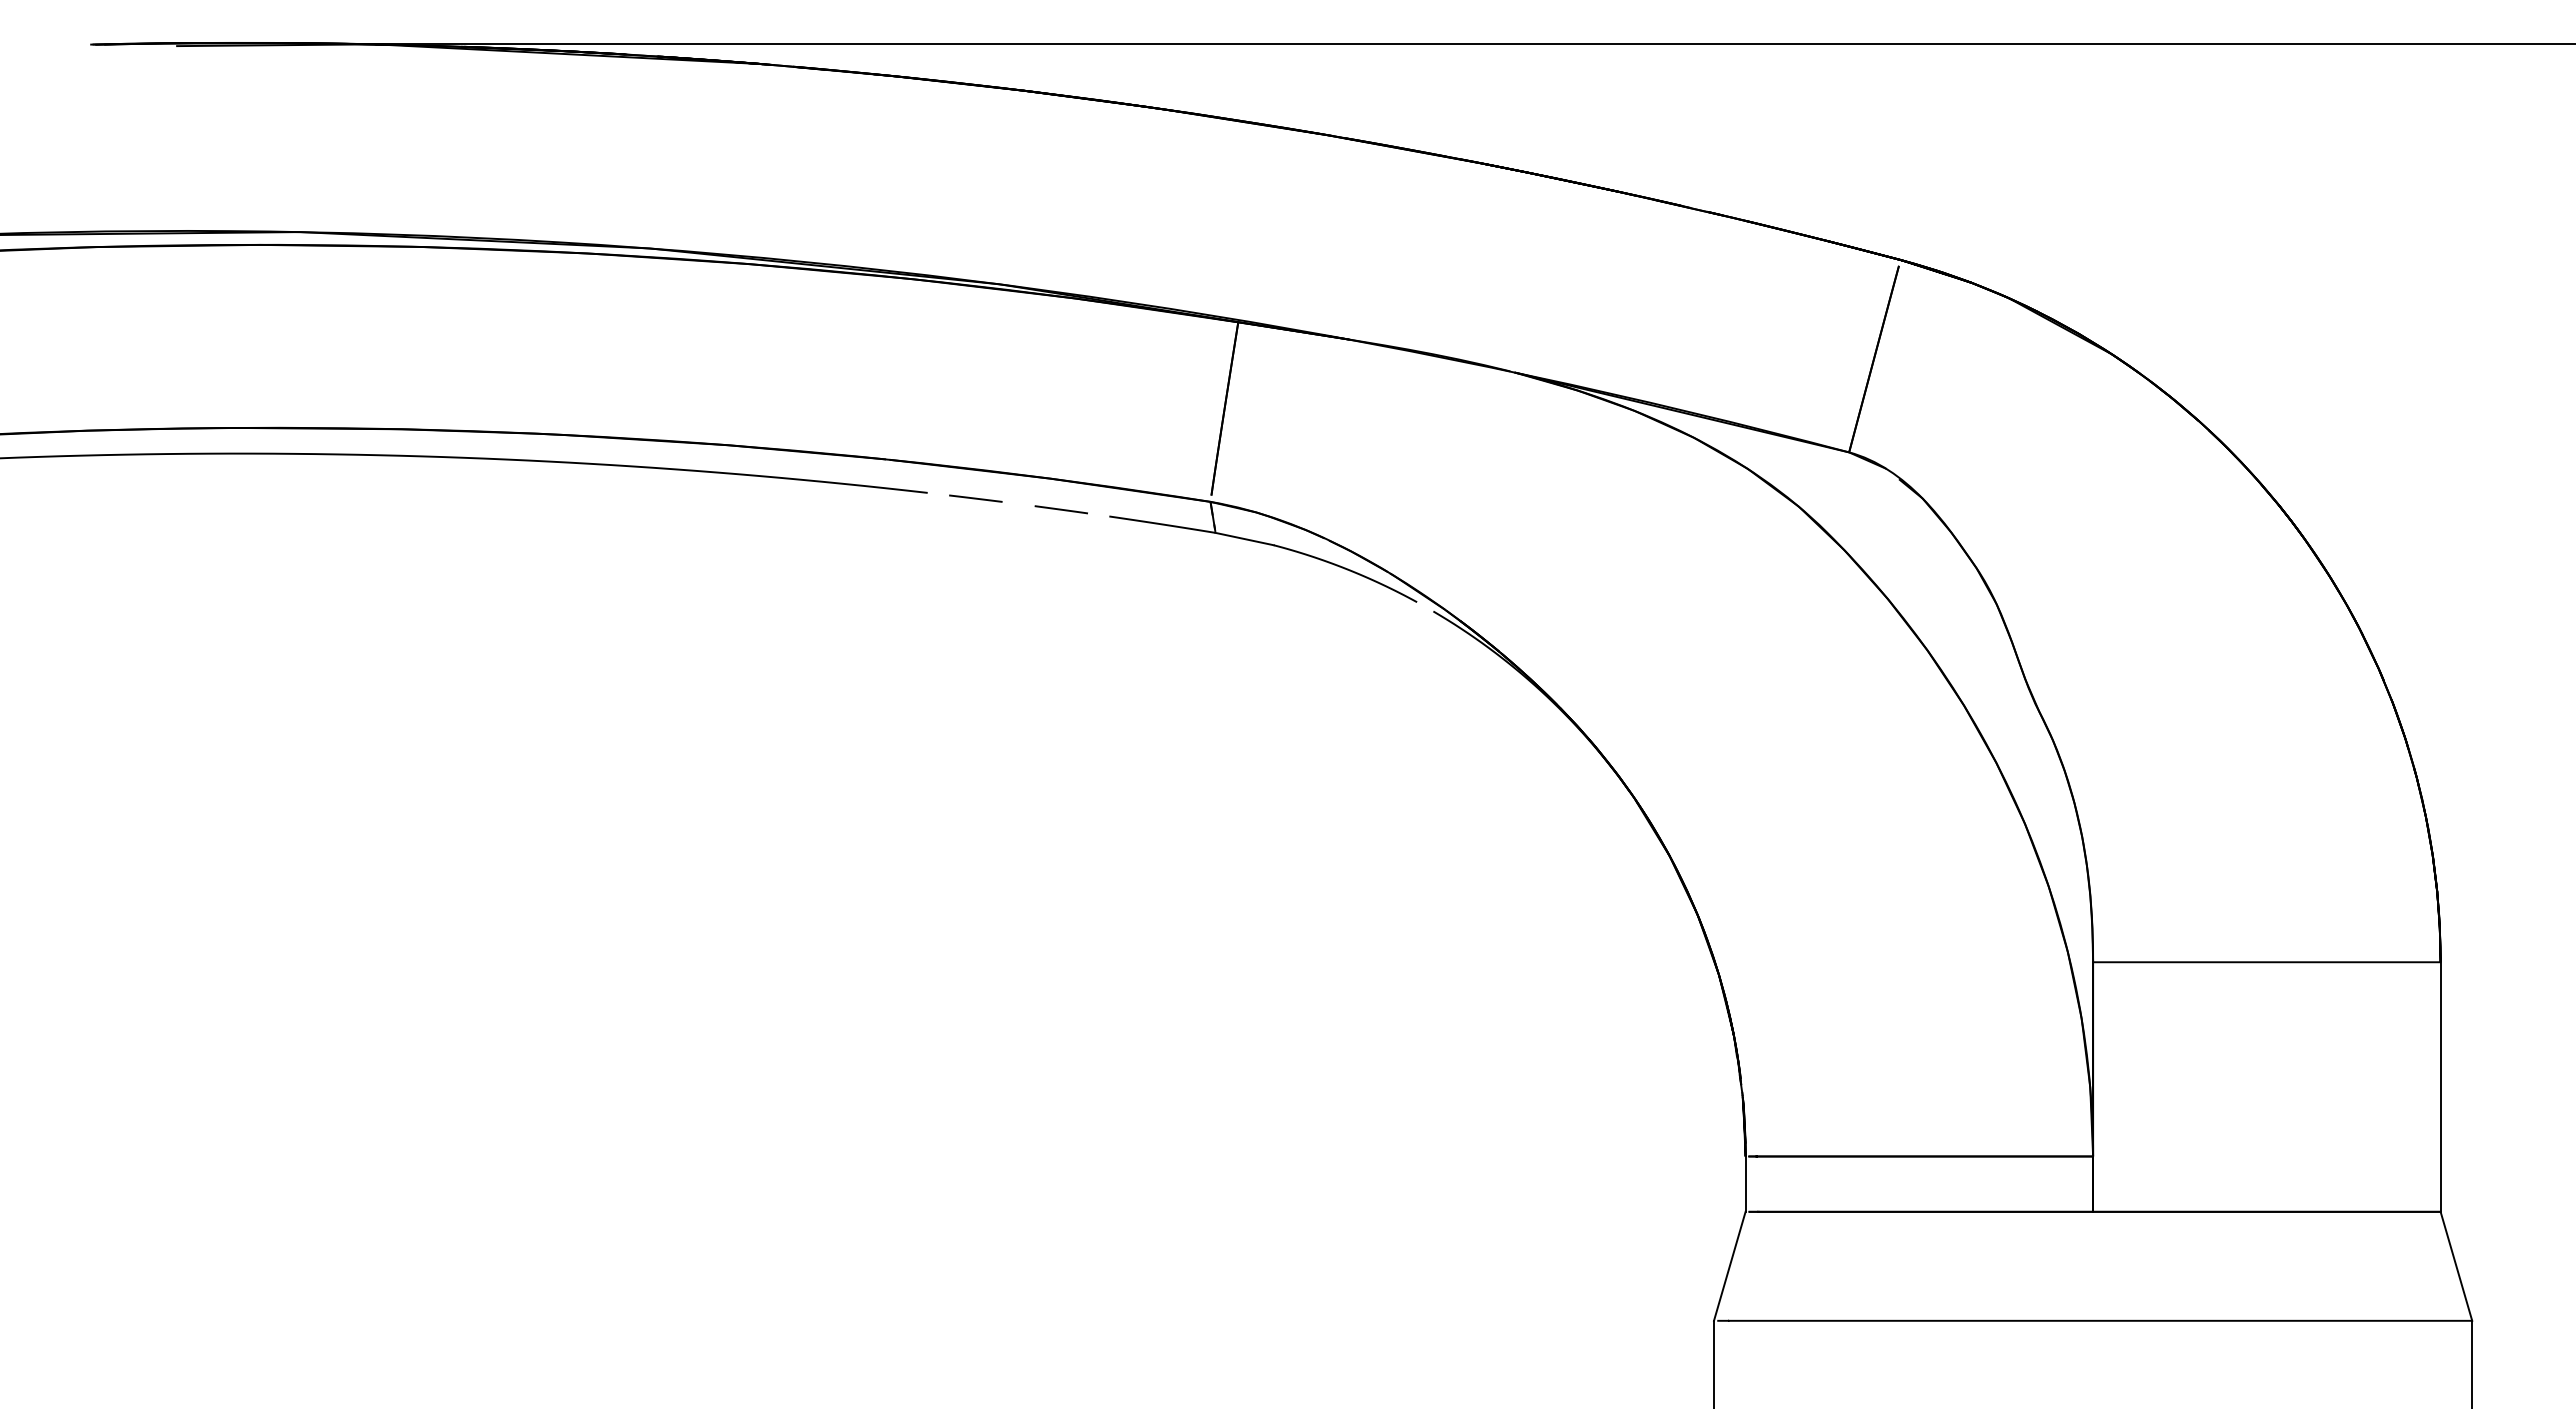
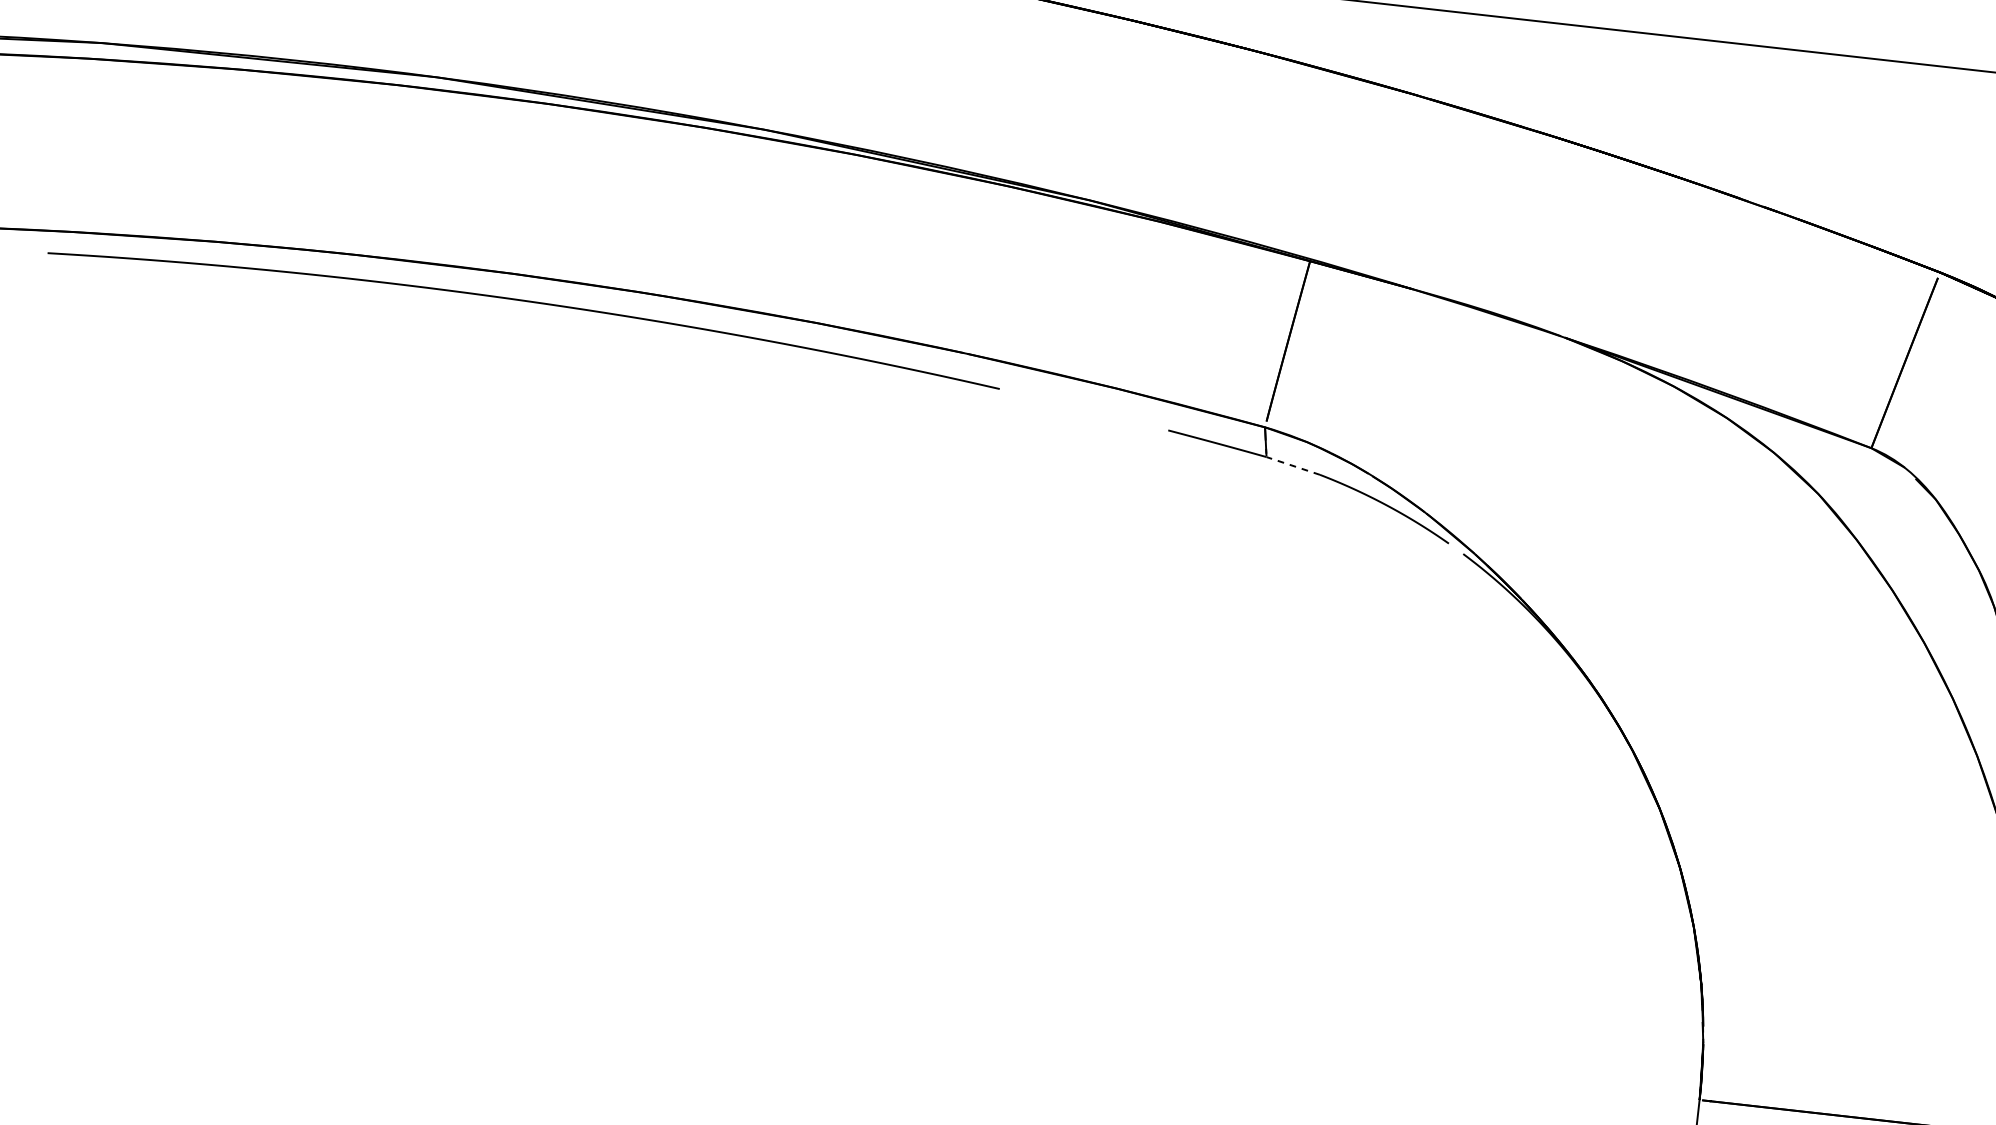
line: (975, 498) -> (1044, 399), removed
line: (1060, 509) -> (1123, 418), removed
line: (1244, 539) -> (1293, 466), solid -> dashed

